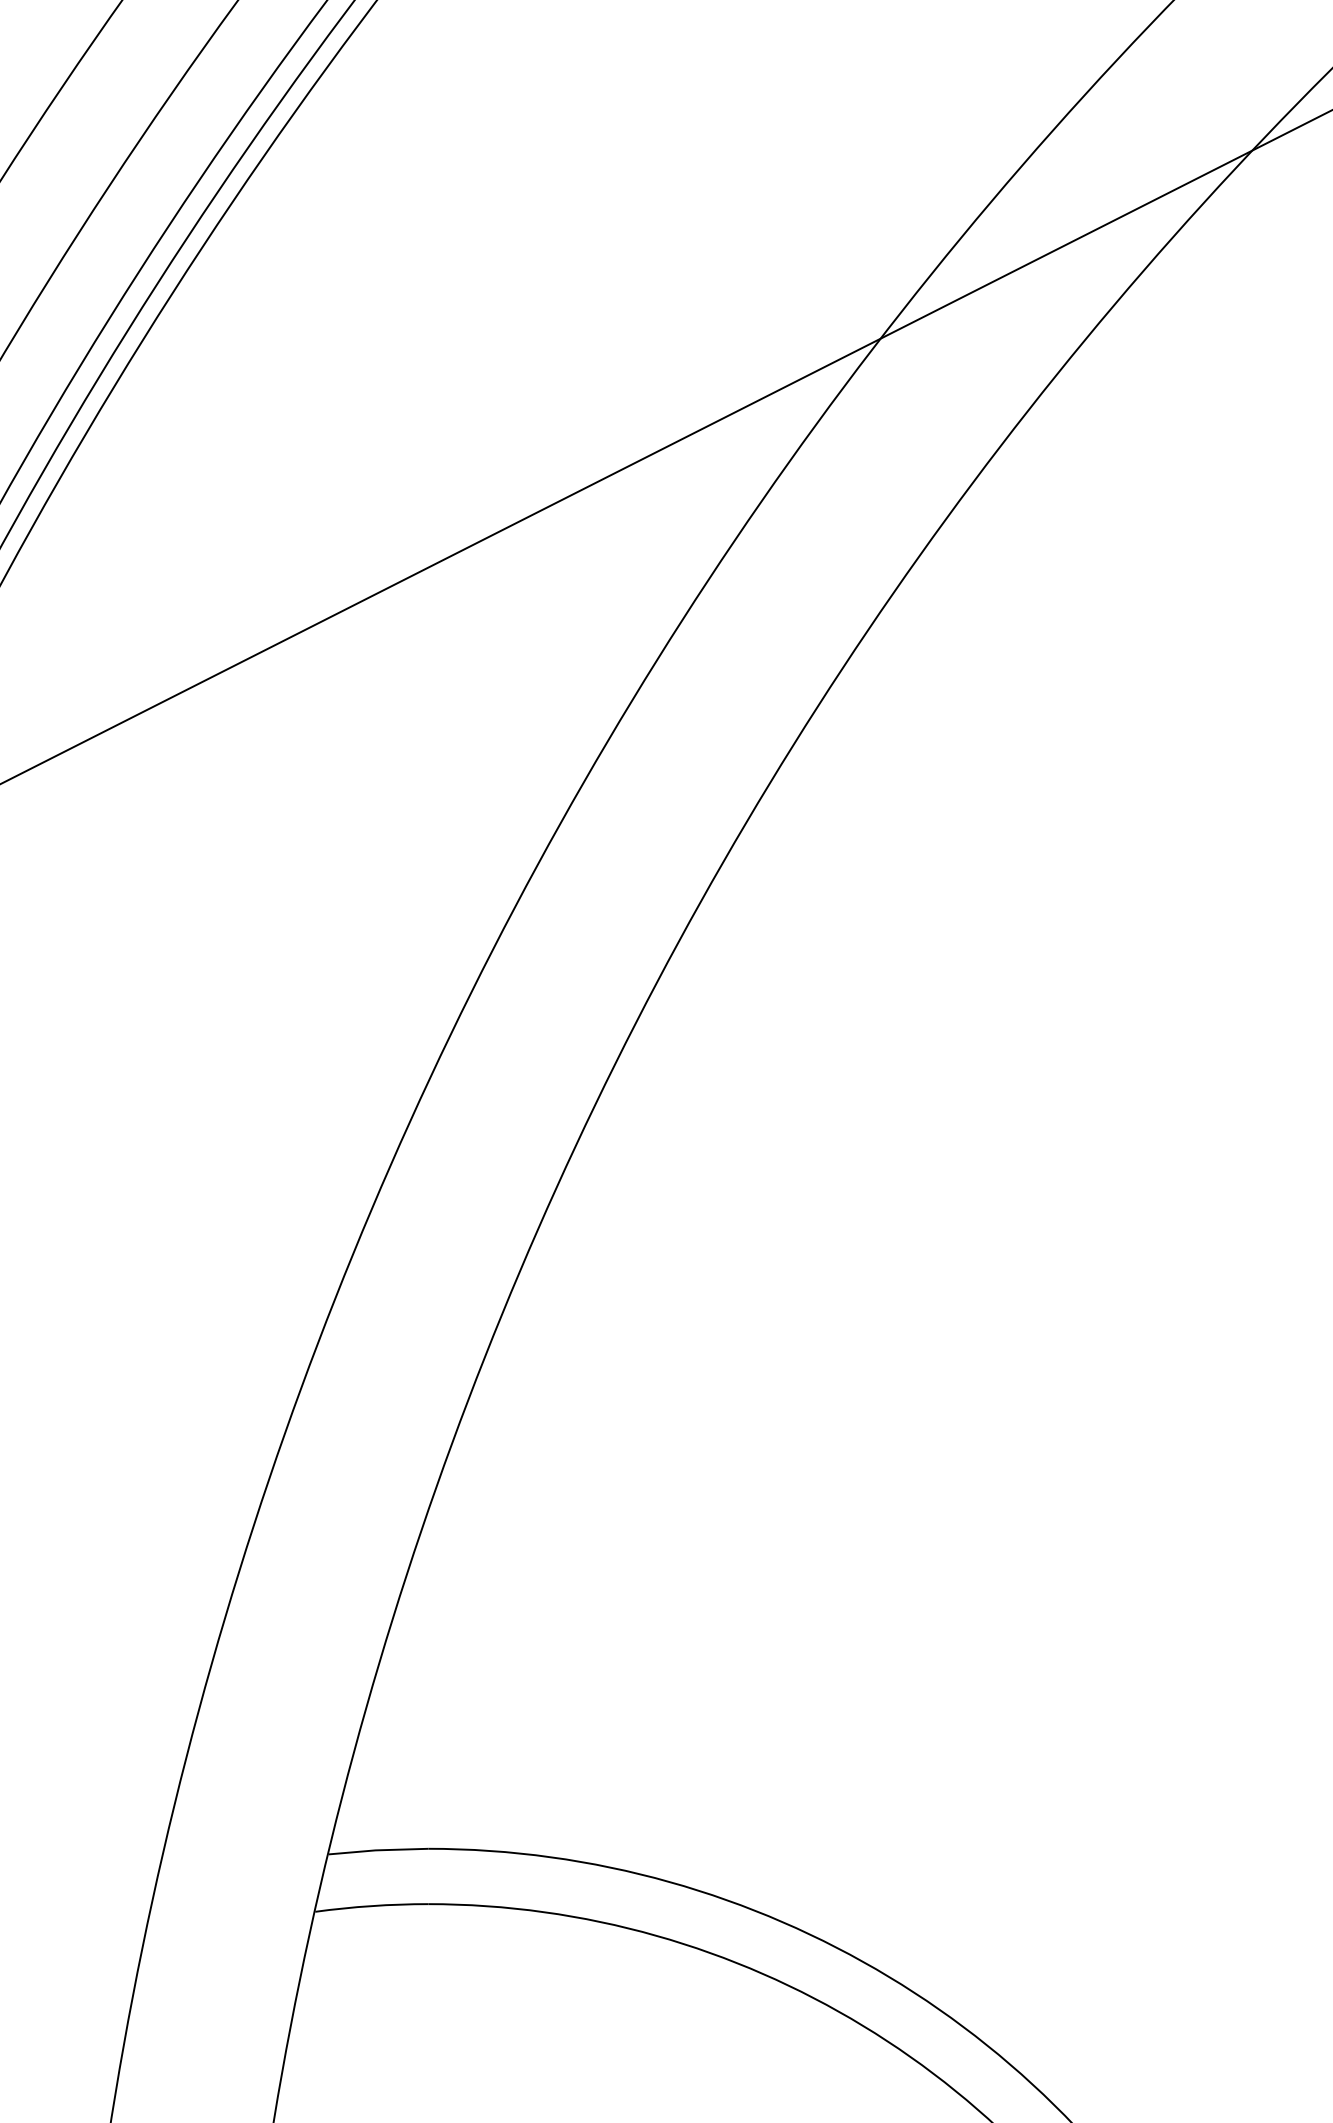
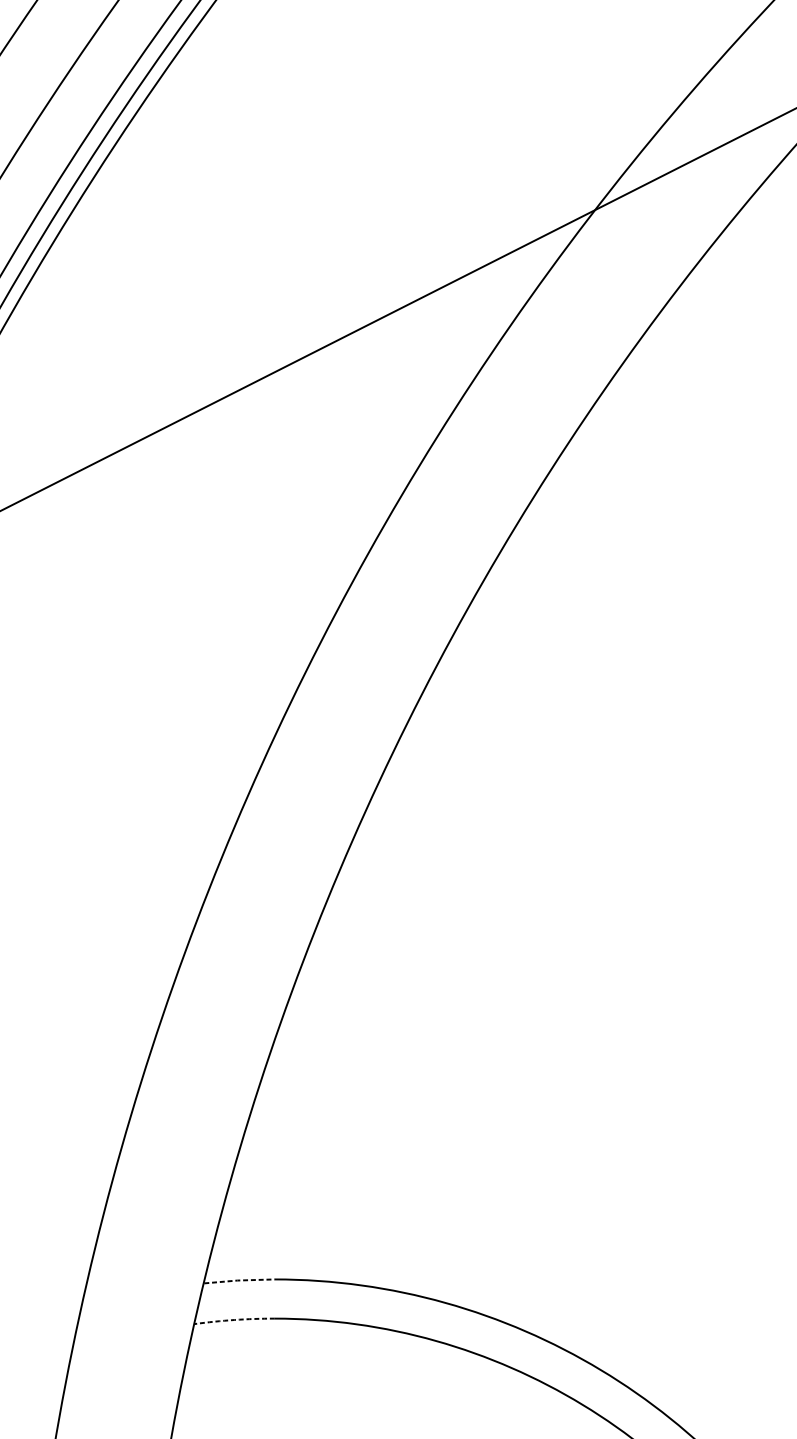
line: (378, 1850) -> (239, 1280), solid -> dashed
arc: (371, 1906) -> (234, 1320), solid -> dashed

